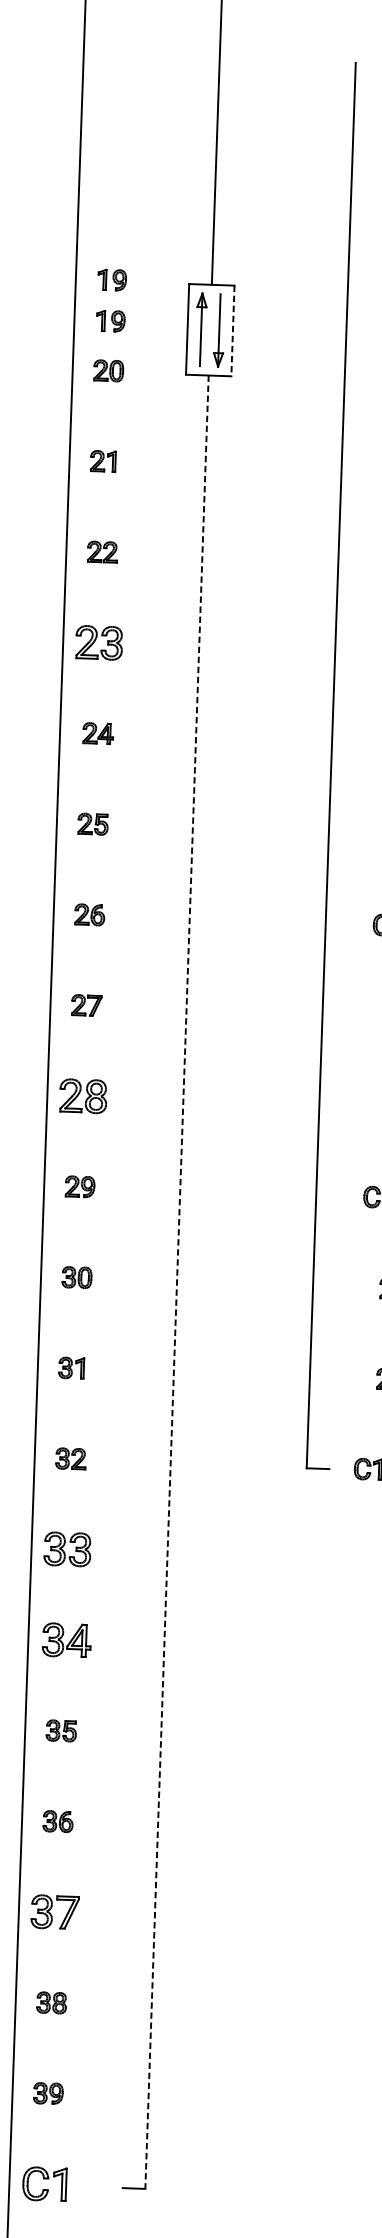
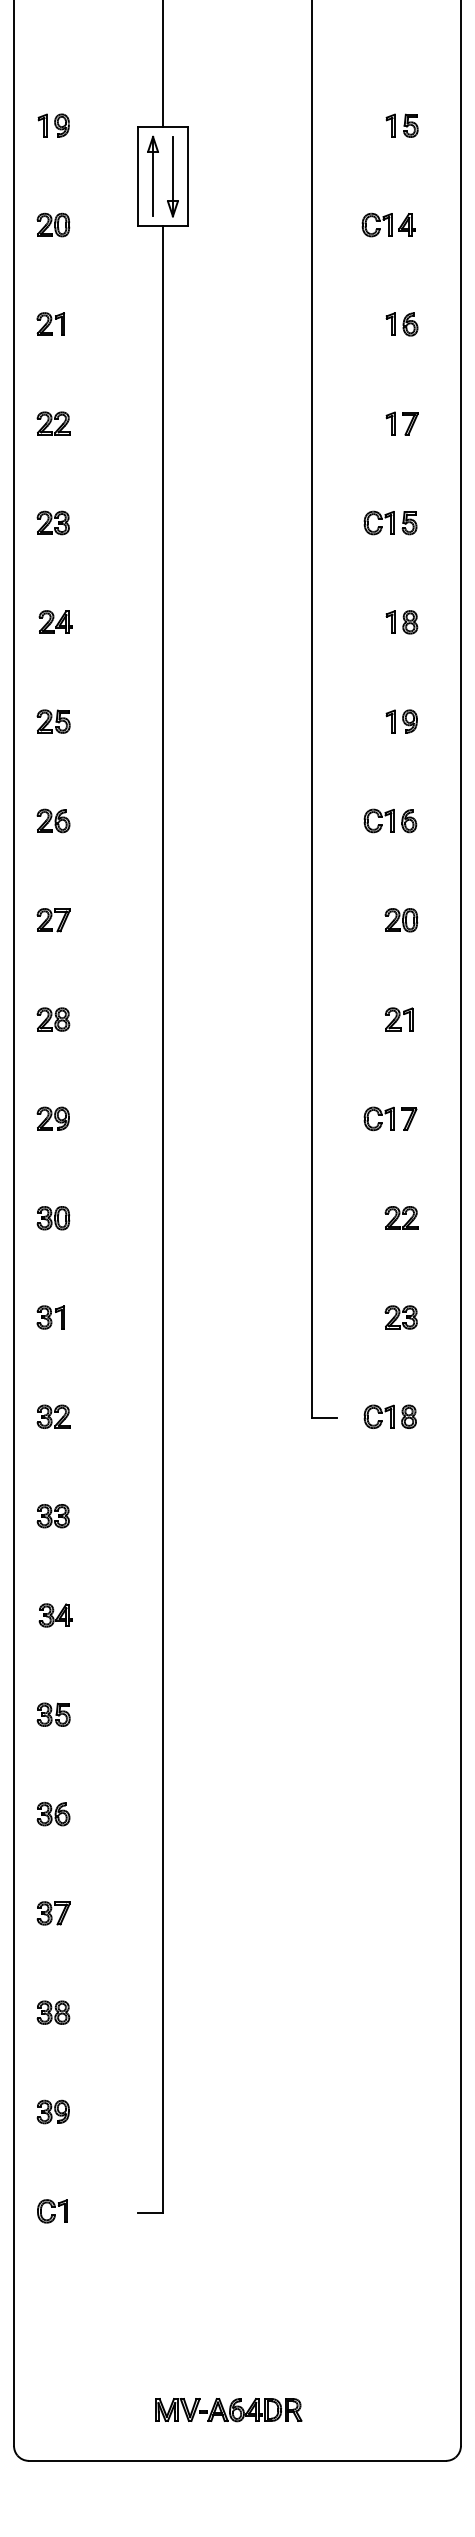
part: (110, 321) -> (53, 170), removed
line: (232, 330) -> (187, 176), dashed -> solid
part: (98, 642) -> (52, 522), size x0.62
part: (83, 1096) -> (53, 1019), size x0.62
line: (177, 1282) -> (163, 1219), dashed -> solid
part: (66, 1549) -> (52, 1516), size x0.62
part: (66, 1640) -> (55, 1615), size x0.62
part: (54, 1912) -> (53, 1913), size x0.62
part: (44, 2184) -> (52, 2211), size x0.62

